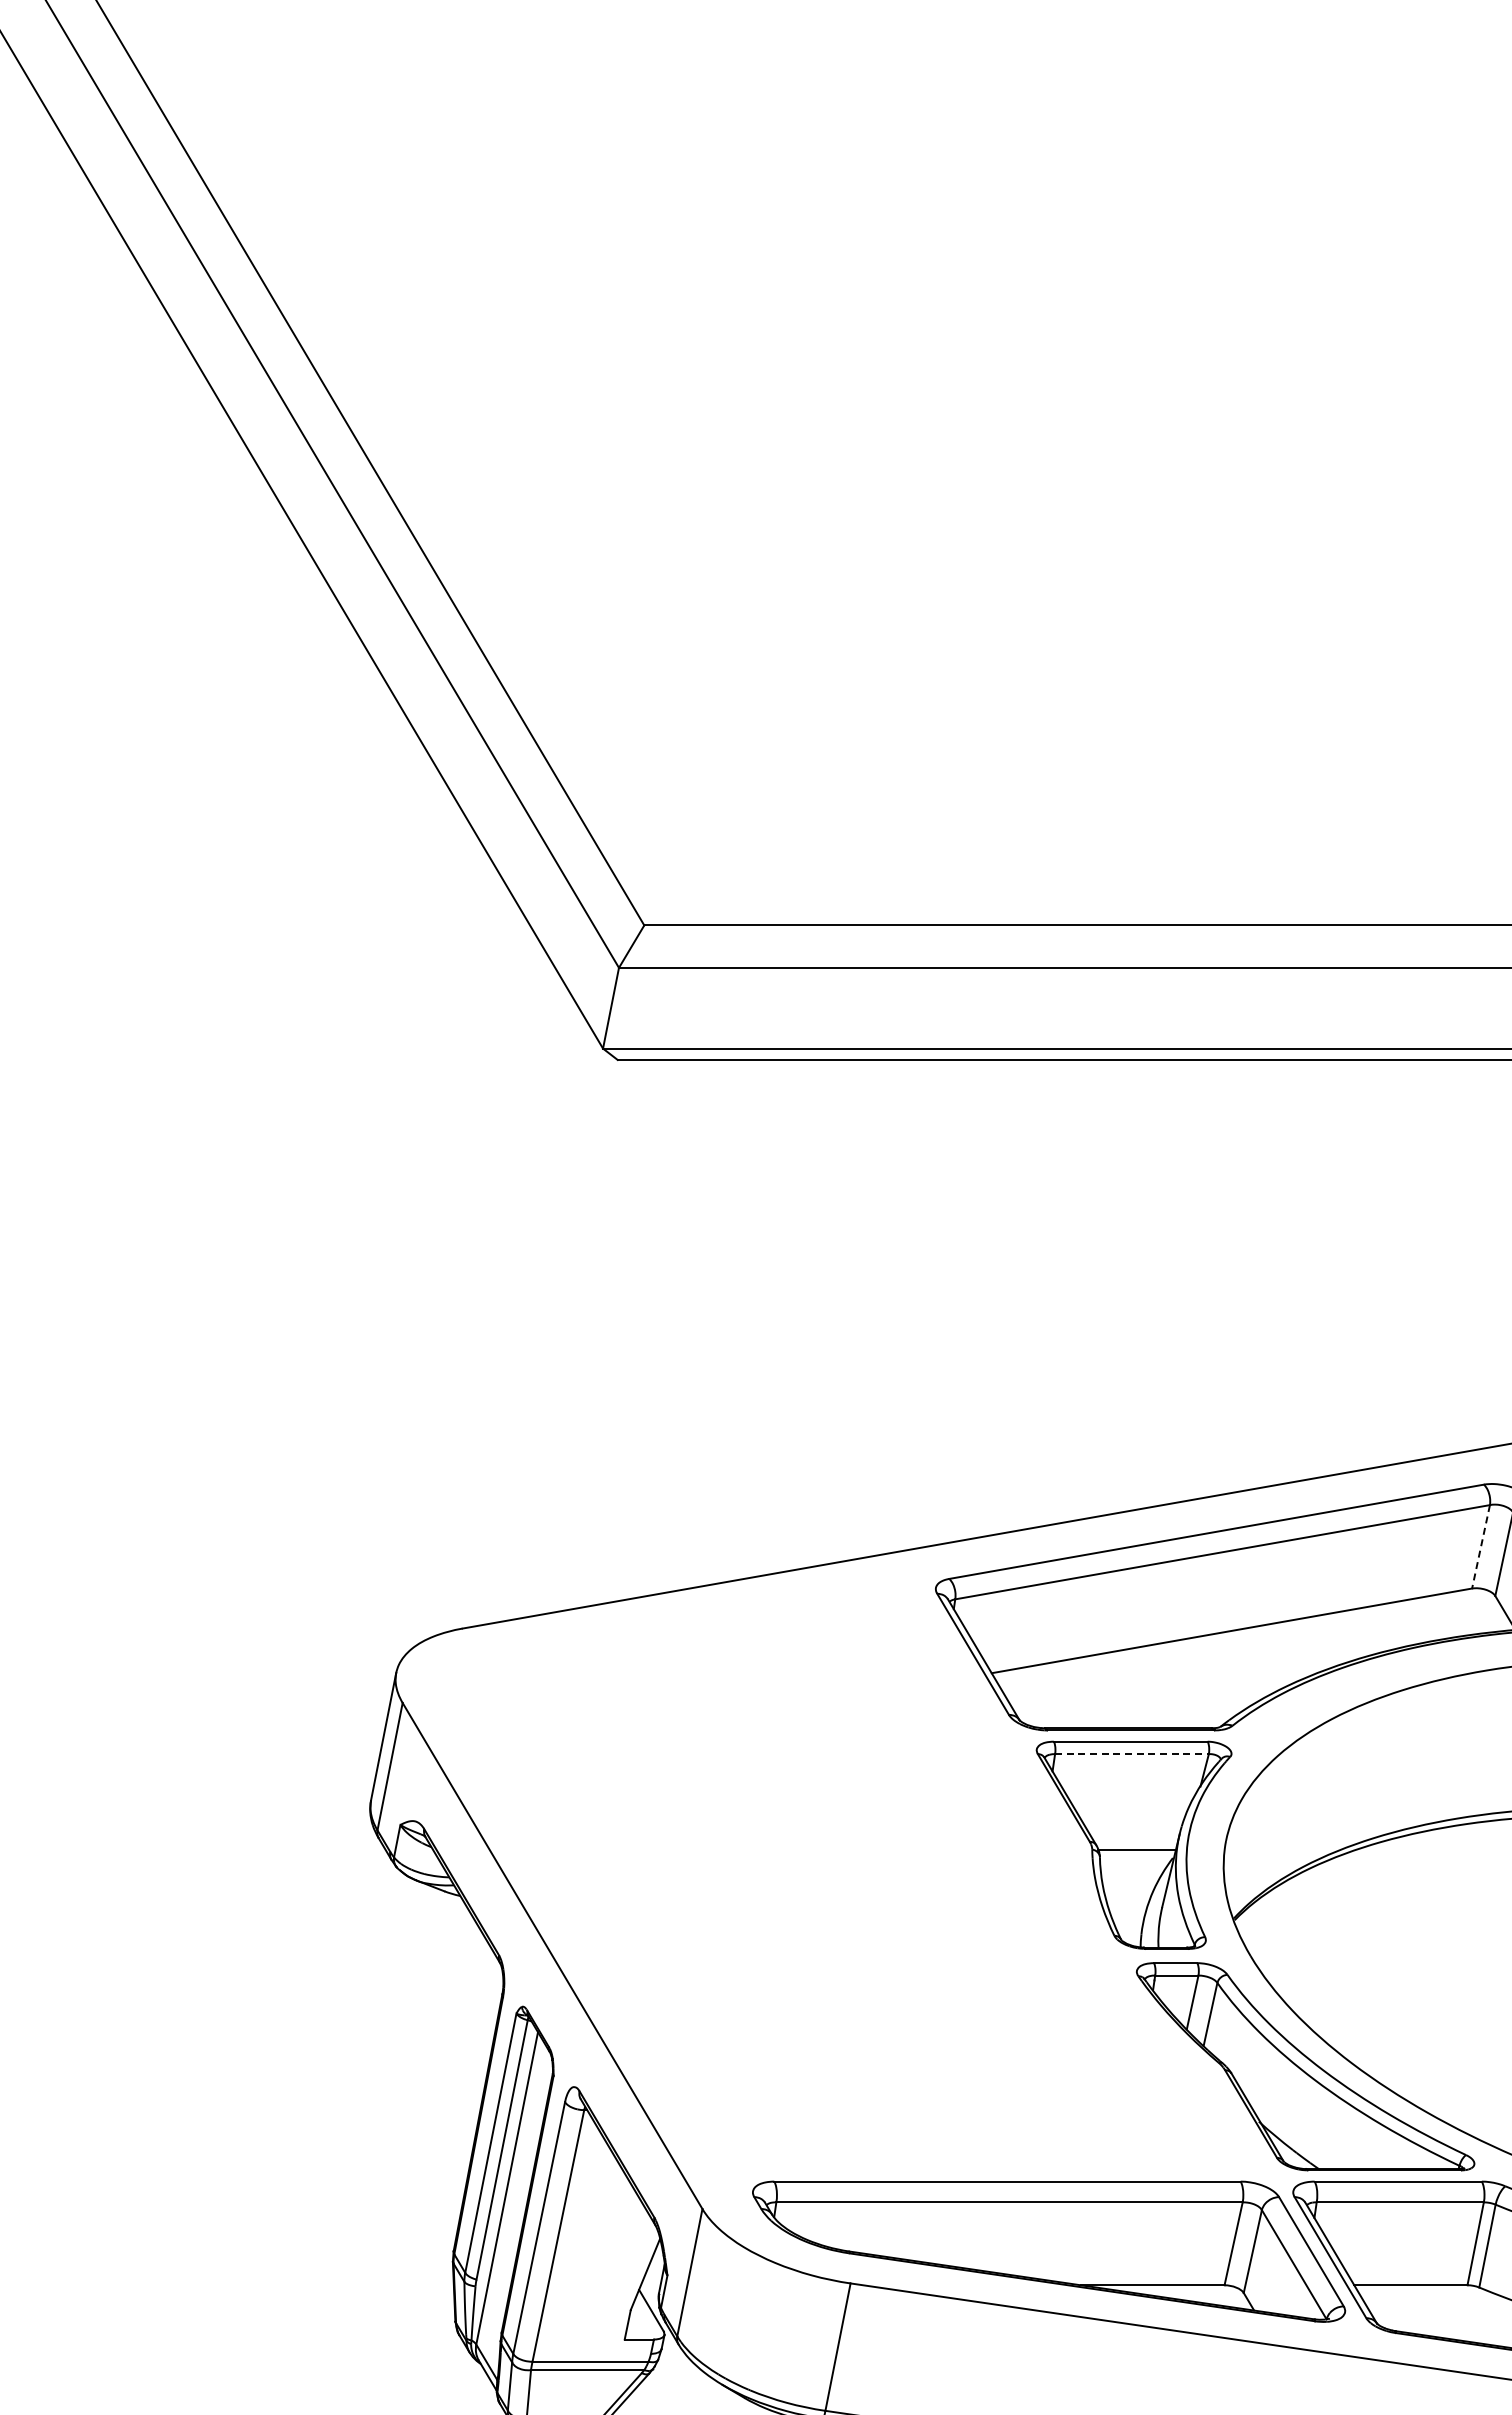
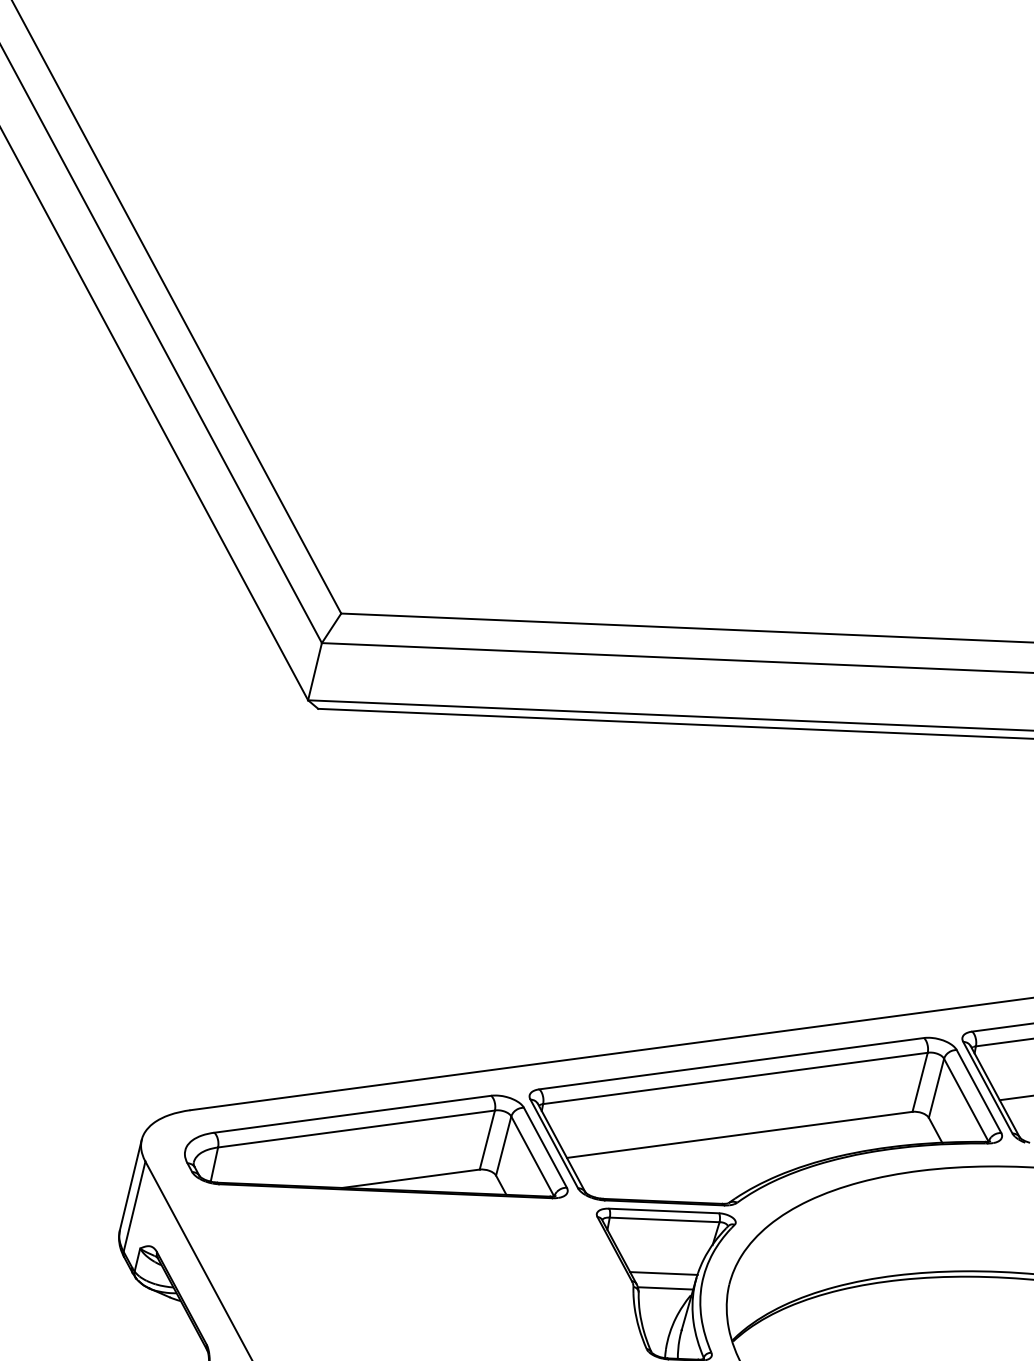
line: (1481, 1546) -> (920, 1082), dashed -> solid
part: (725, 1660) -> (377, 1140), added
line: (1131, 1754) -> (664, 1220), dashed -> solid
line: (1133, 1829) -> (663, 1273), added

